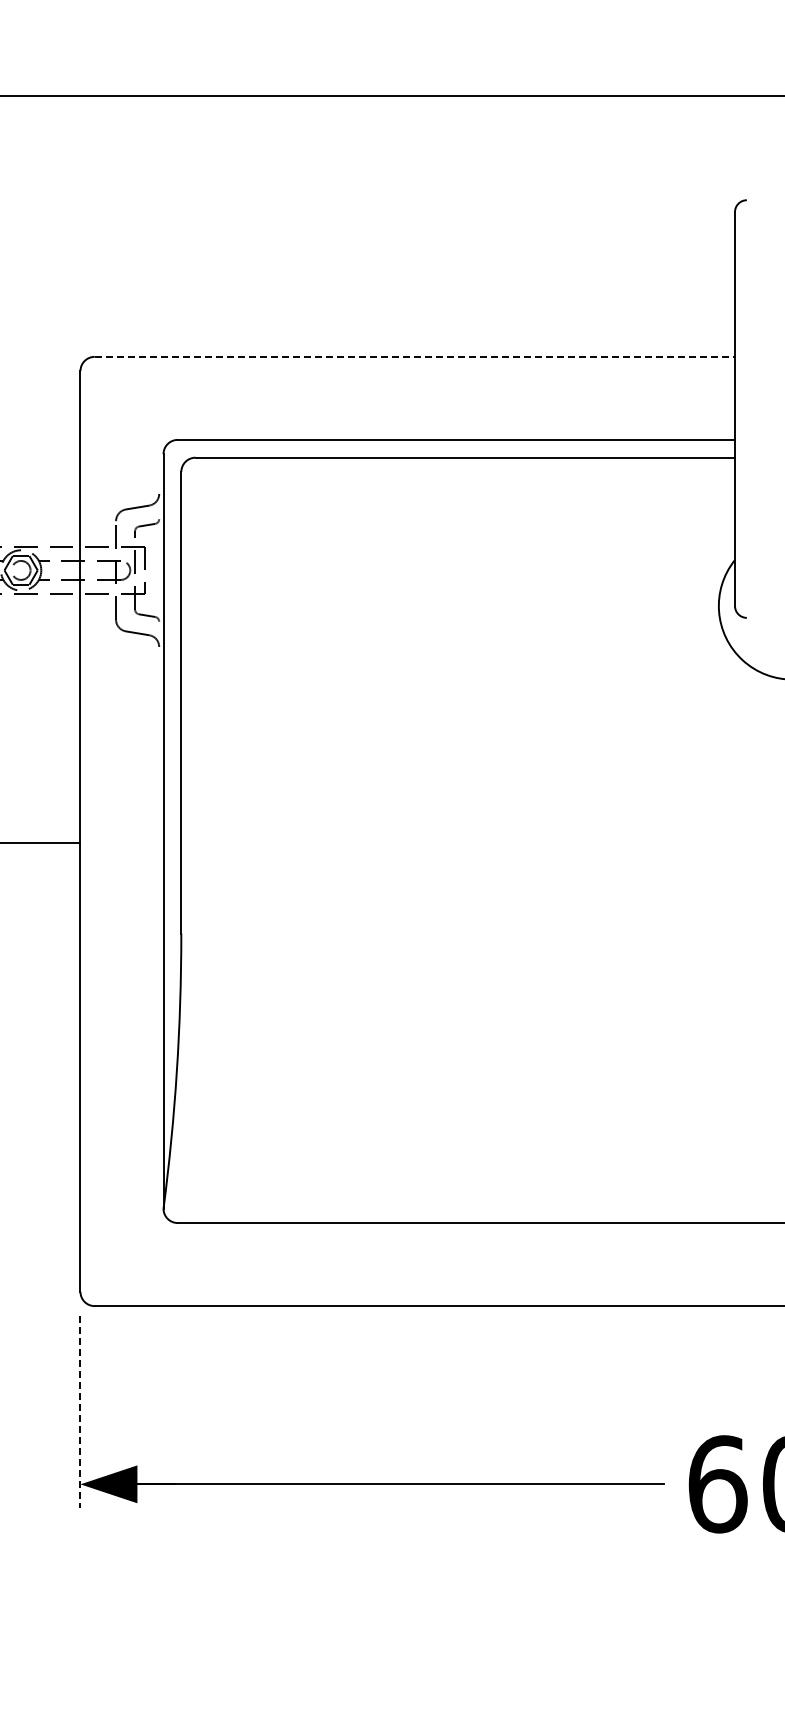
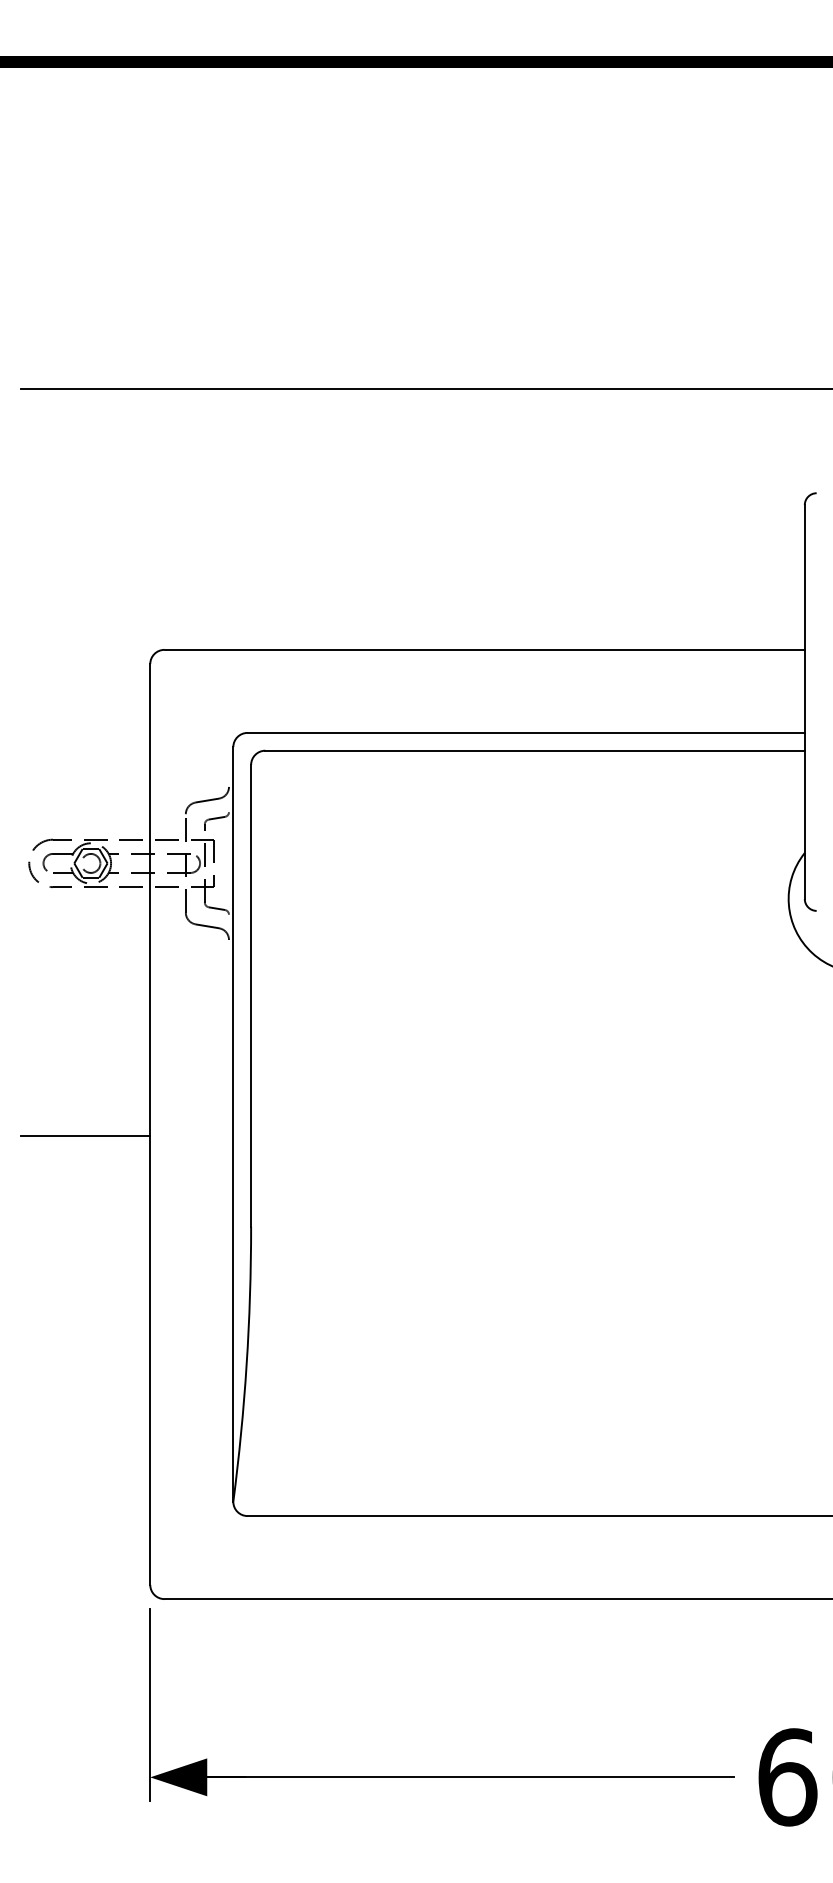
line: (415, 356) -> (485, 649), dashed -> solid
line: (80, 1412) -> (150, 1705), dashed -> solid

